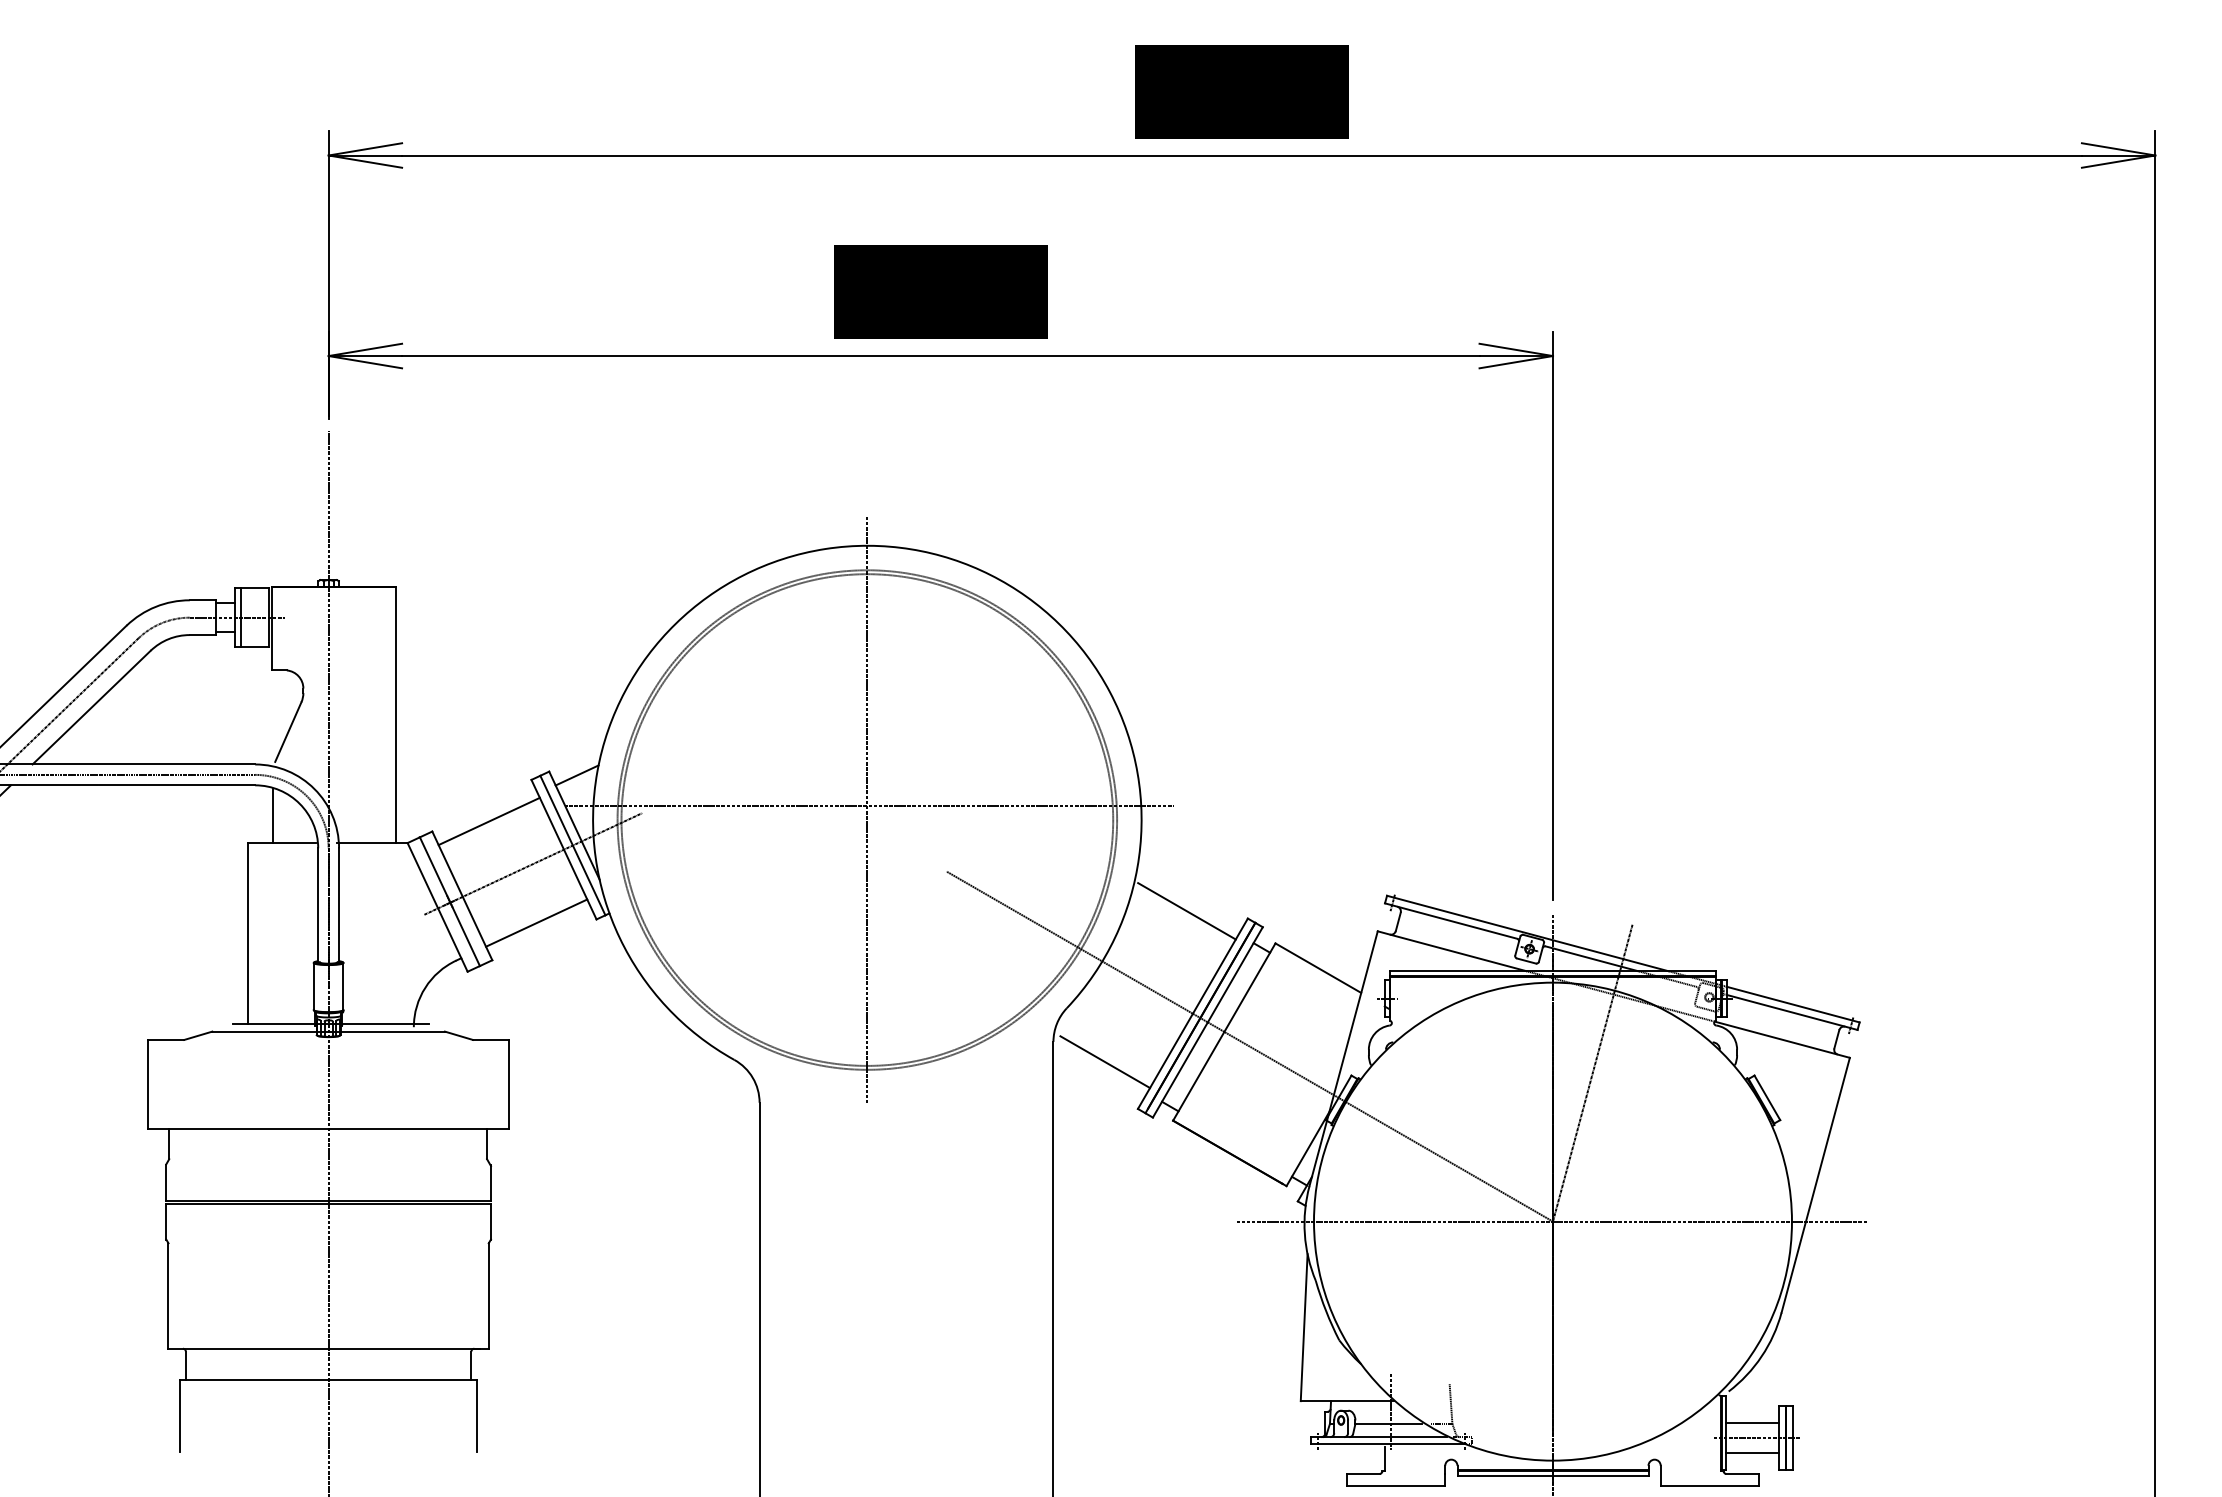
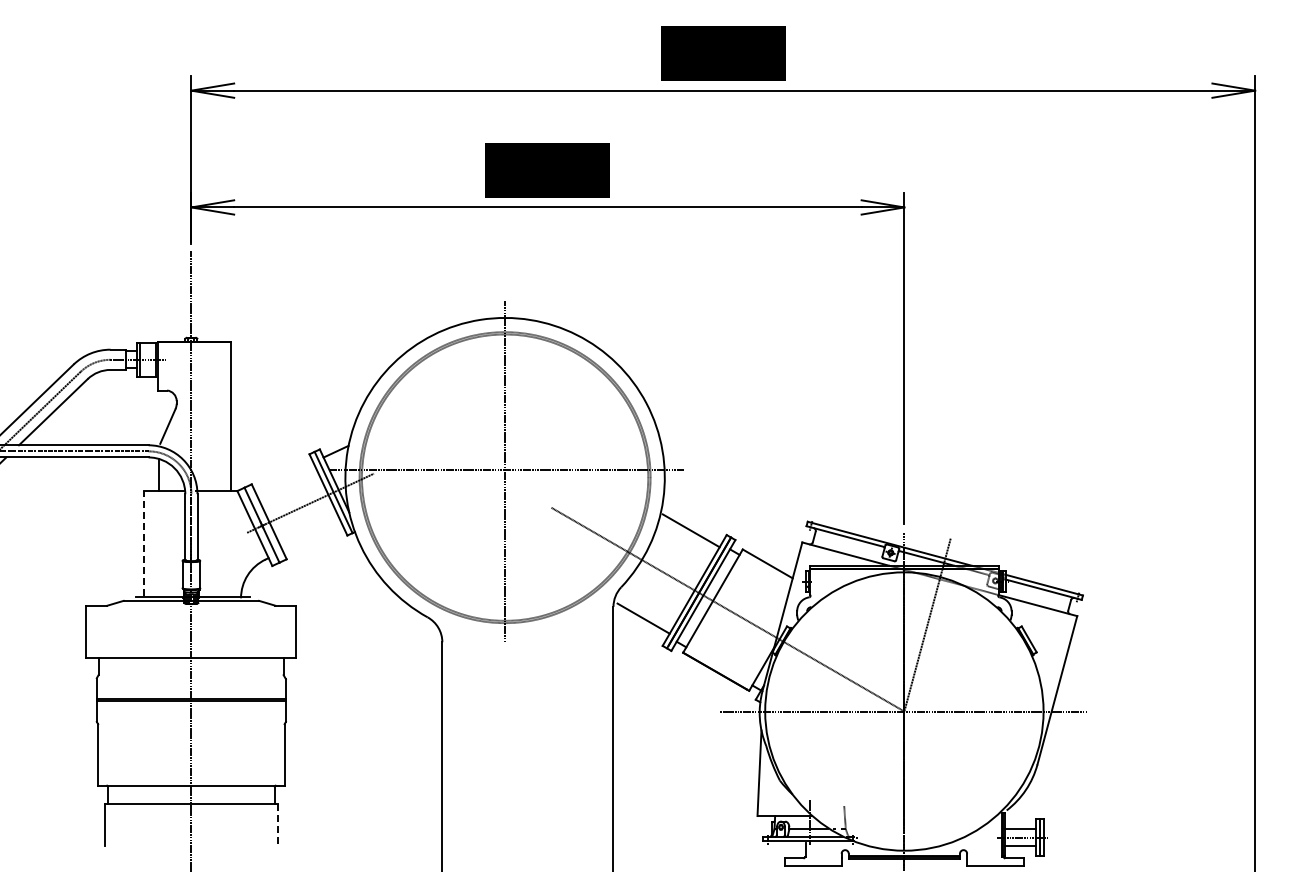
line: (488, 821) -> (284, 478), removed
line: (536, 922) -> (312, 537), removed
line: (248, 933) -> (144, 543), solid -> dashed
line: (476, 1415) -> (277, 824), solid -> dashed

